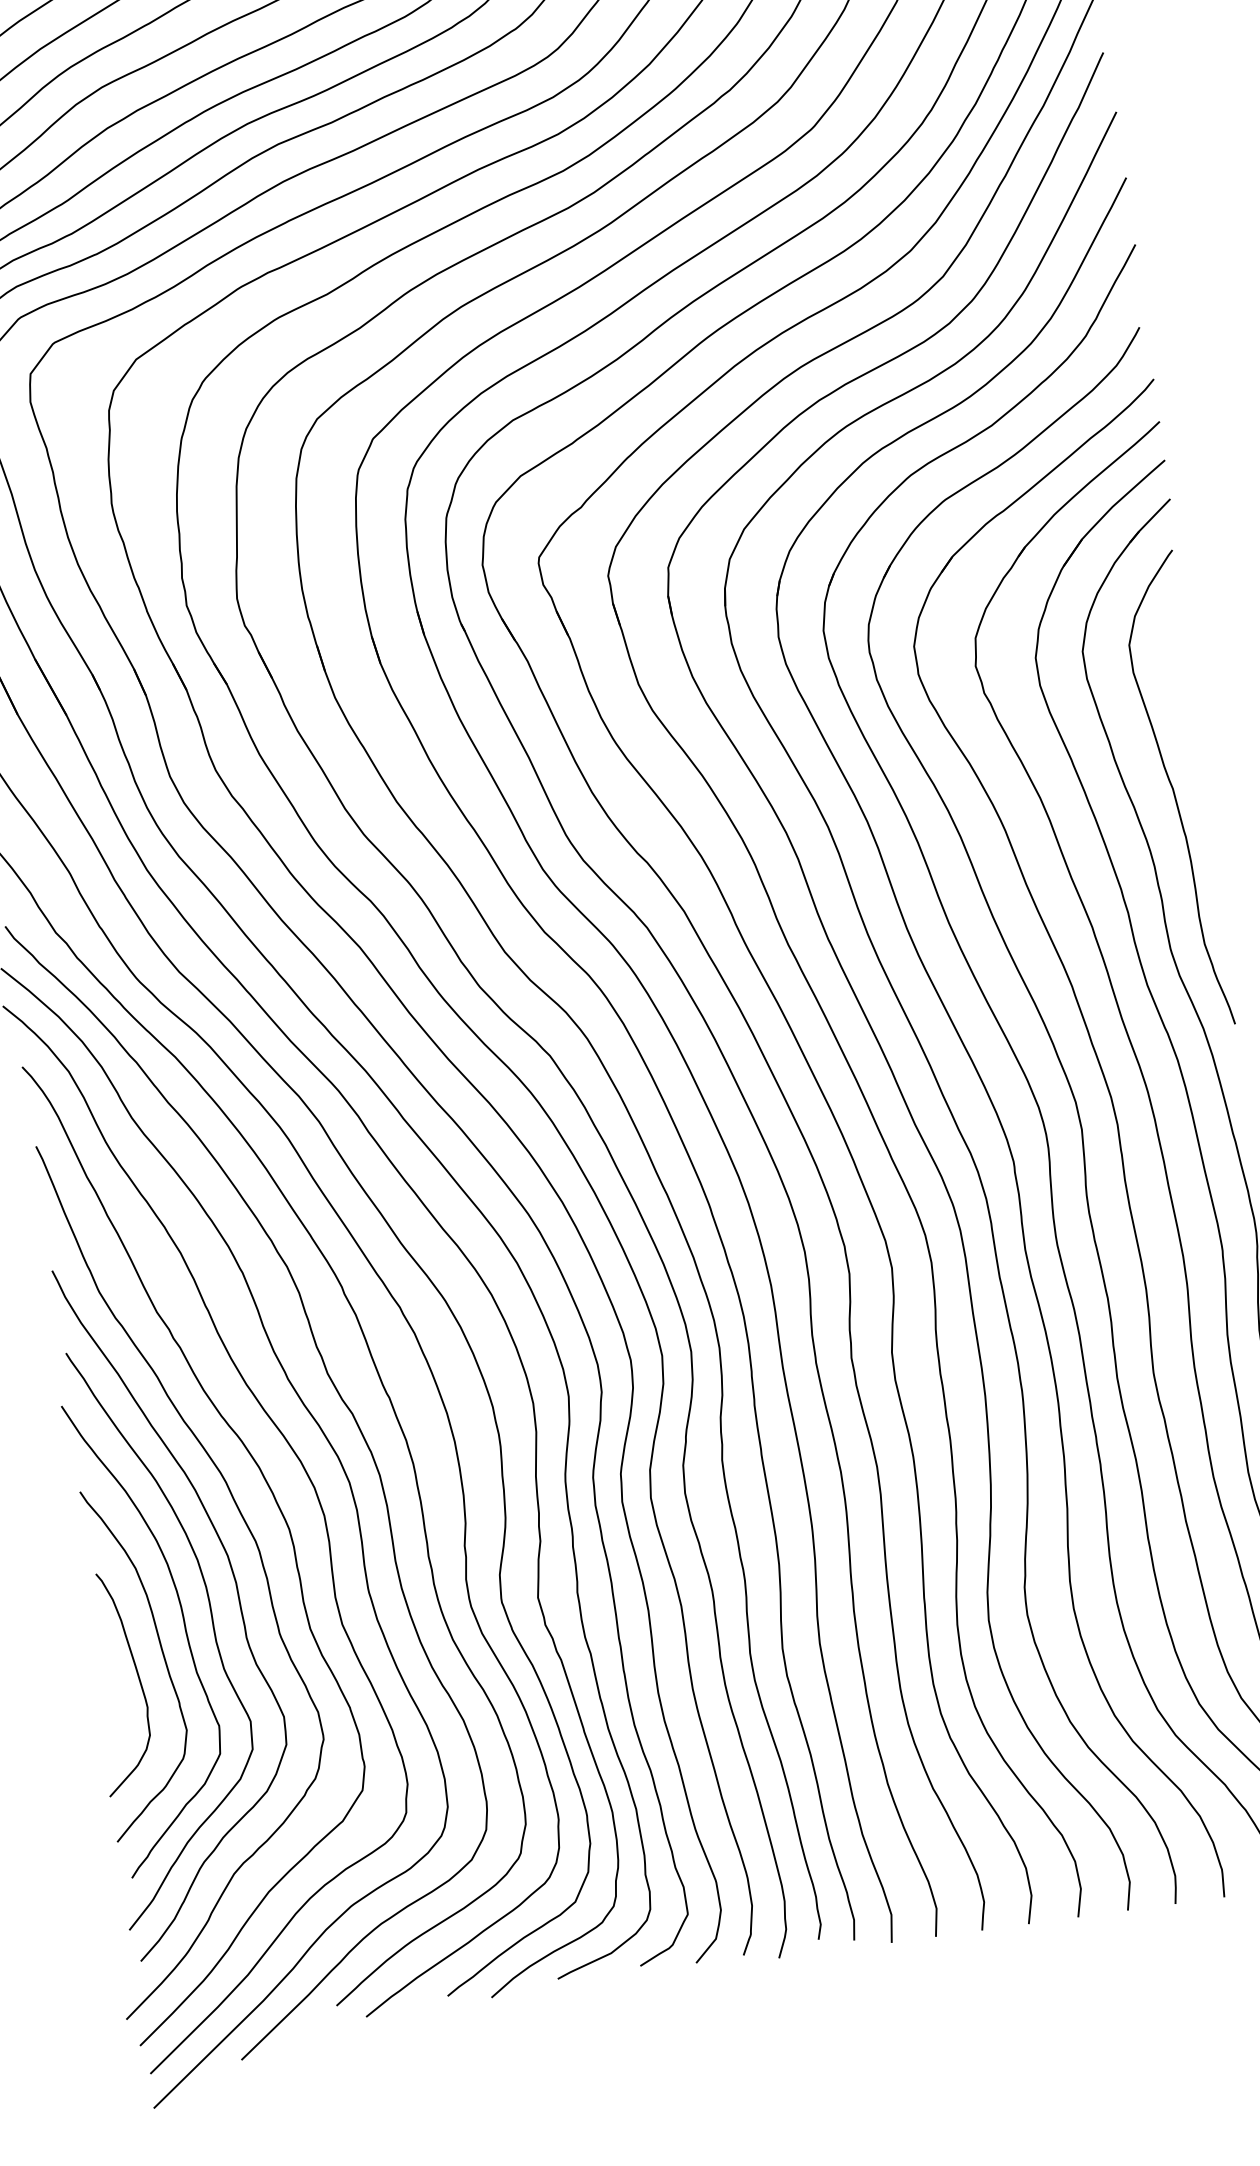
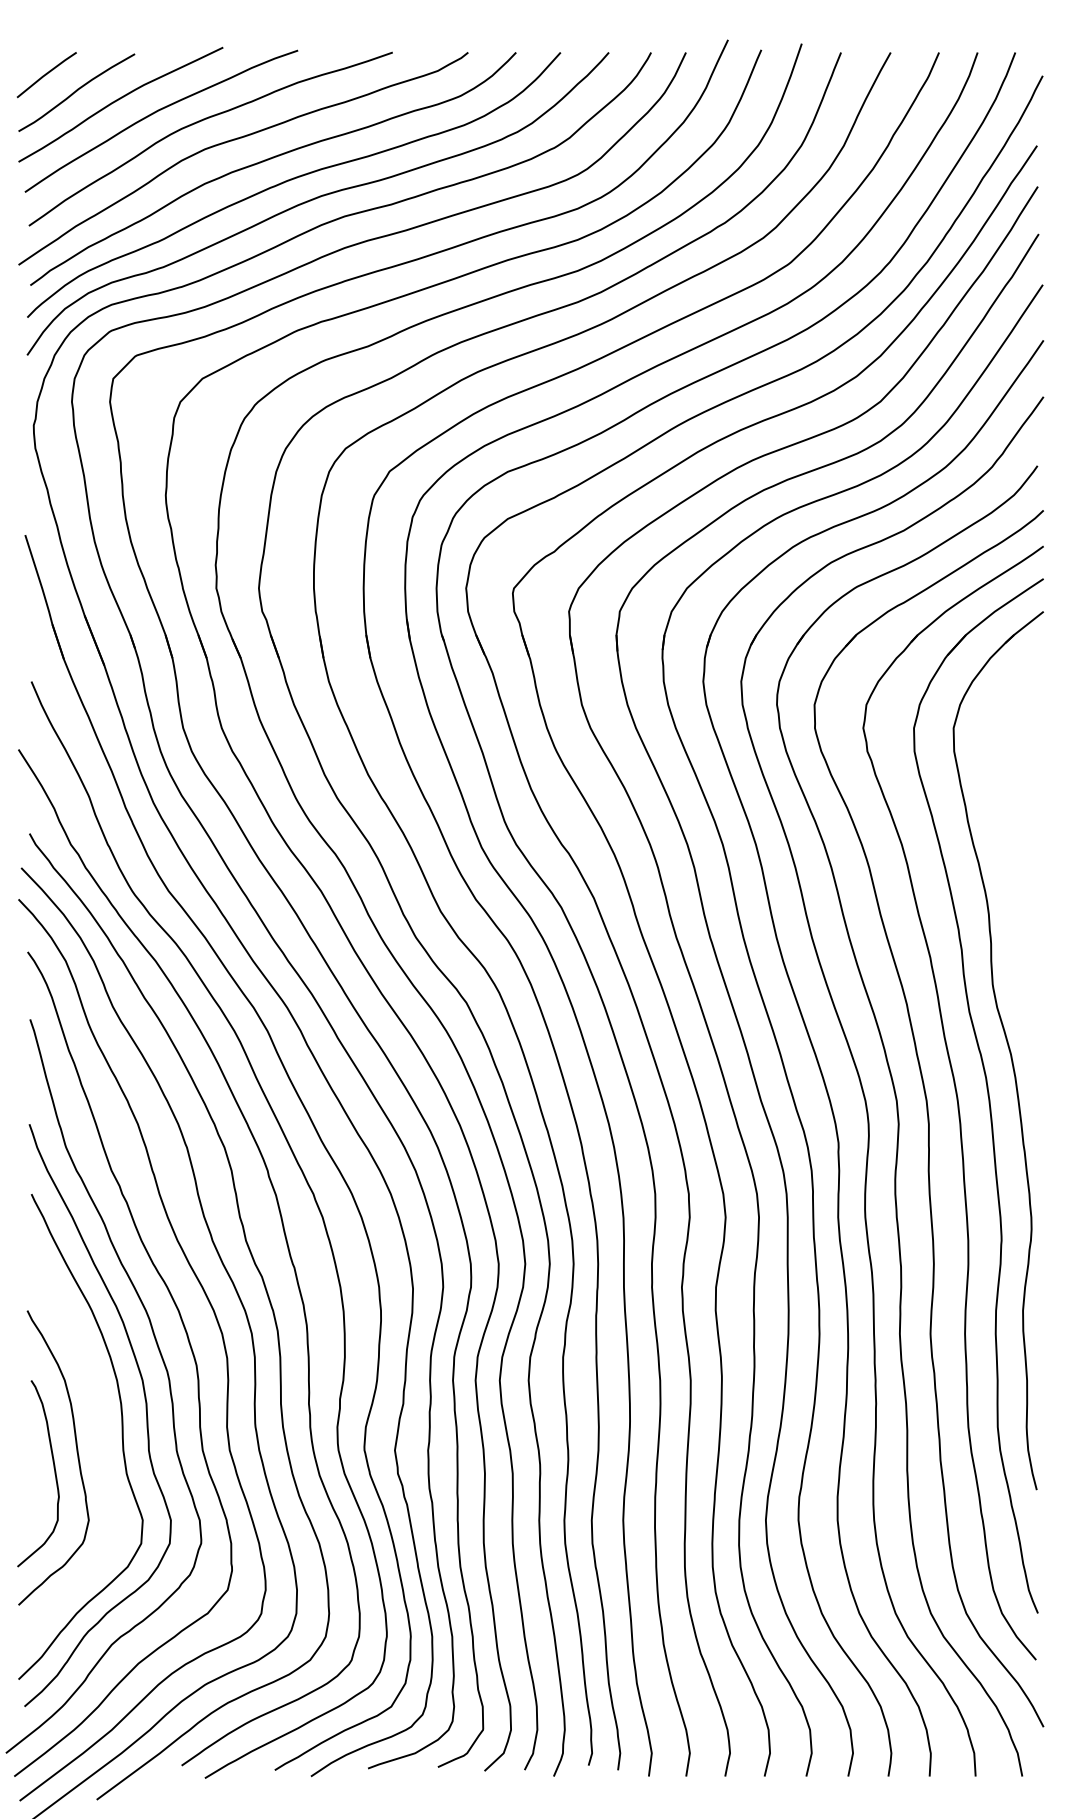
curve: (1175, 791) -> (1014, 854), removed
curve: (184, 1630) -> (98, 1437), removed

